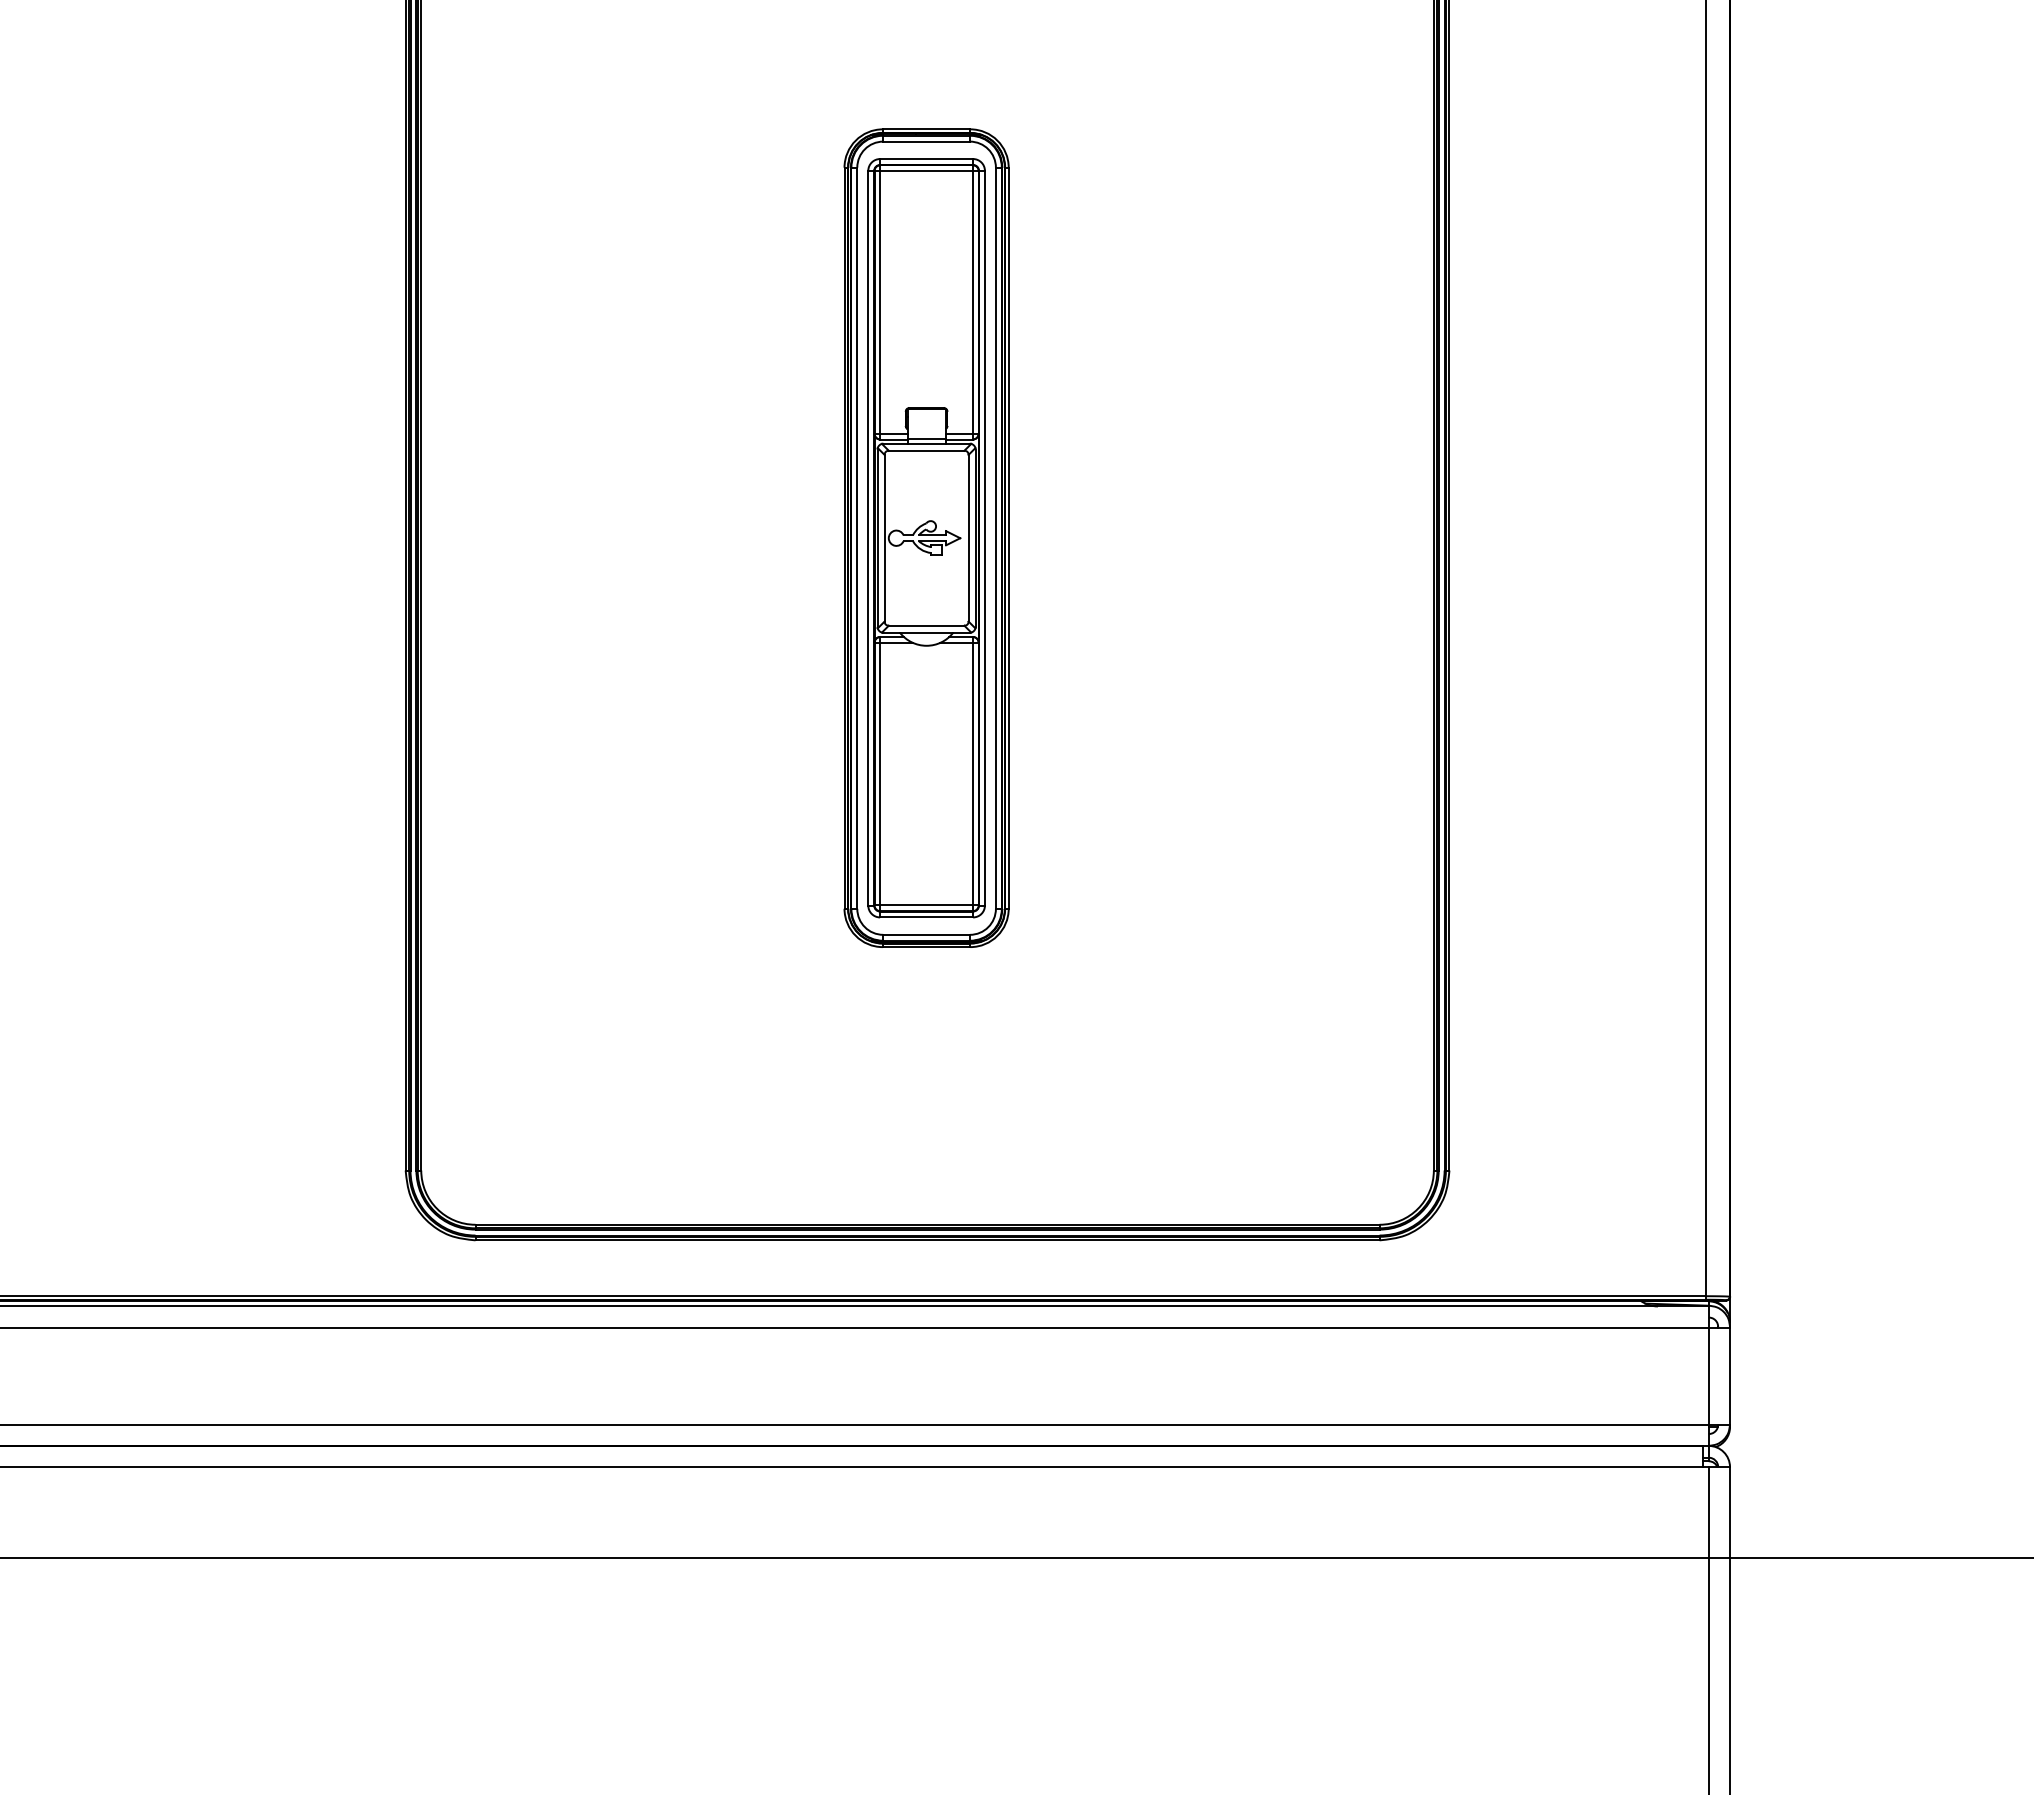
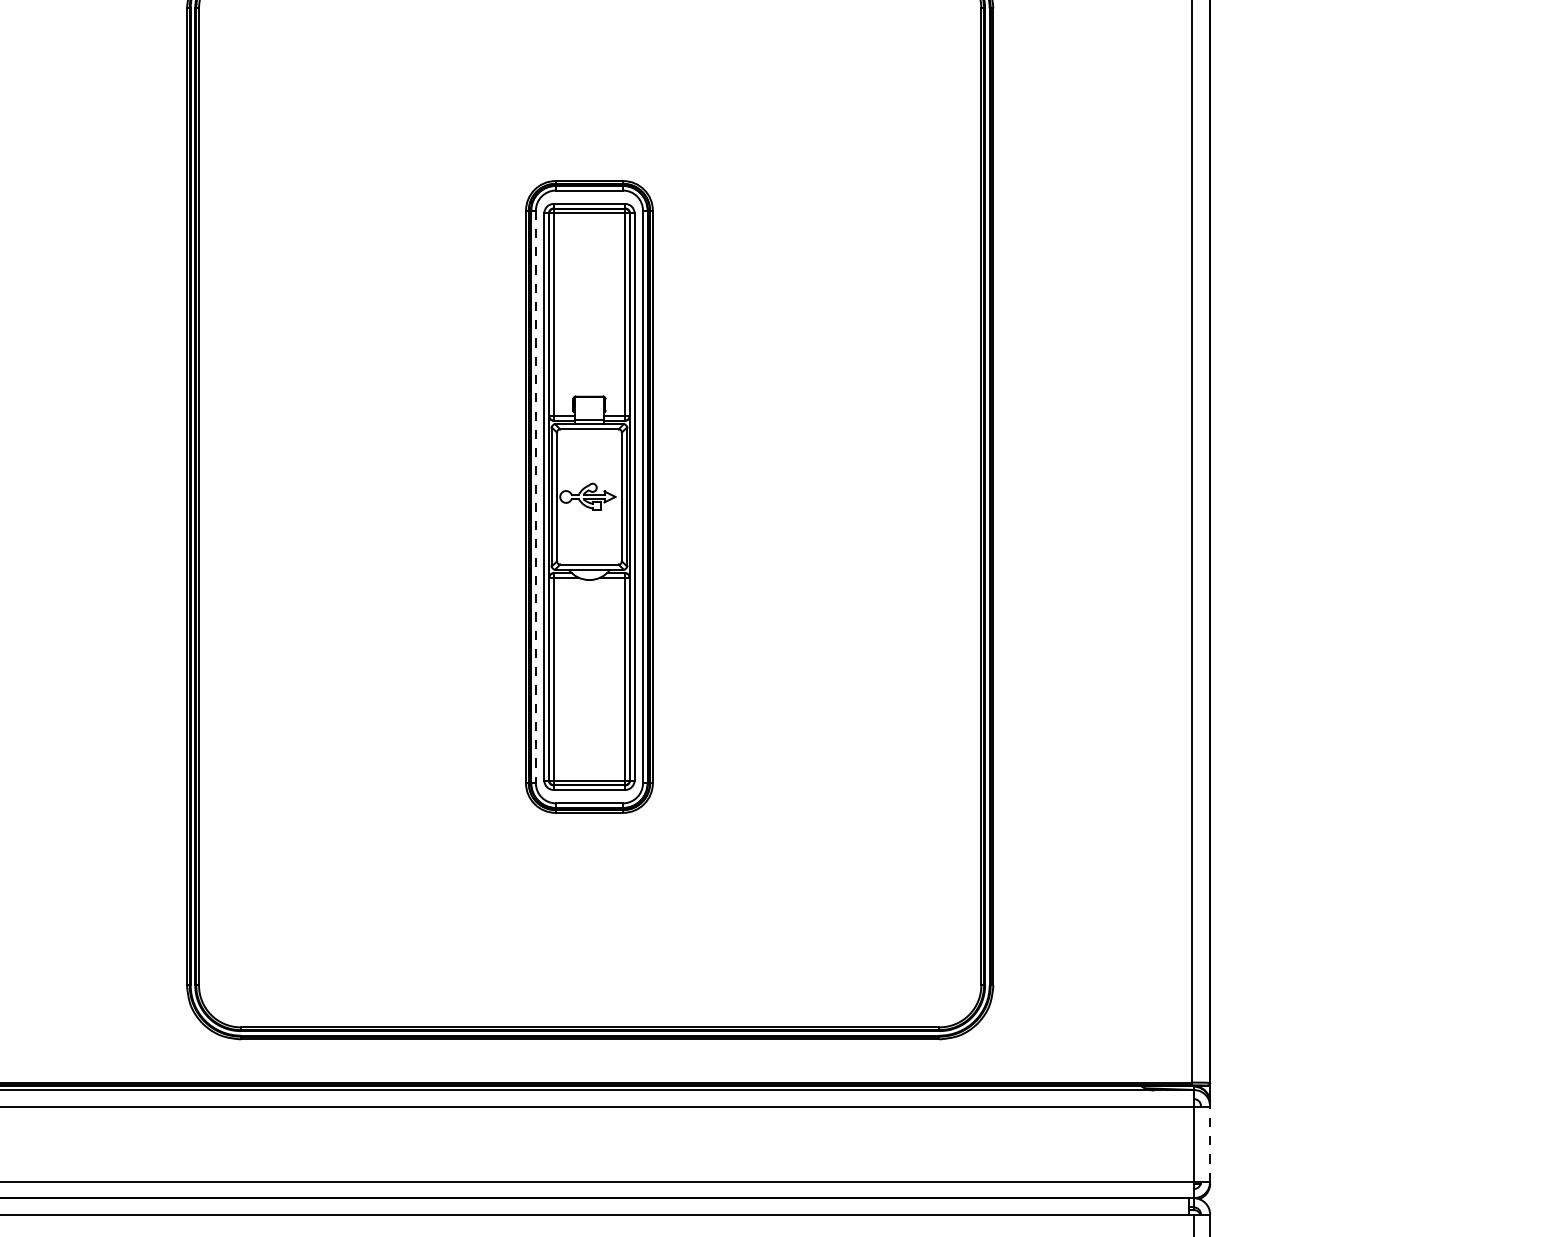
line: (857, 538) -> (536, 497), solid -> dashed
line: (1730, 1375) -> (1210, 1143), solid -> dashed

